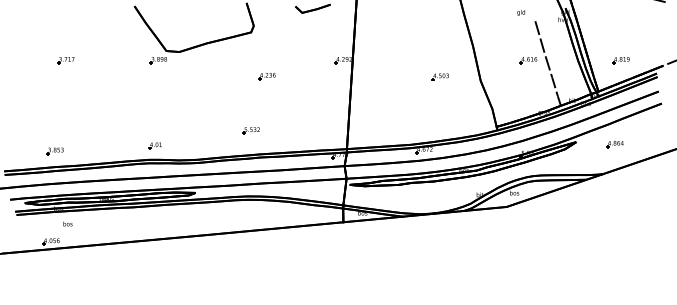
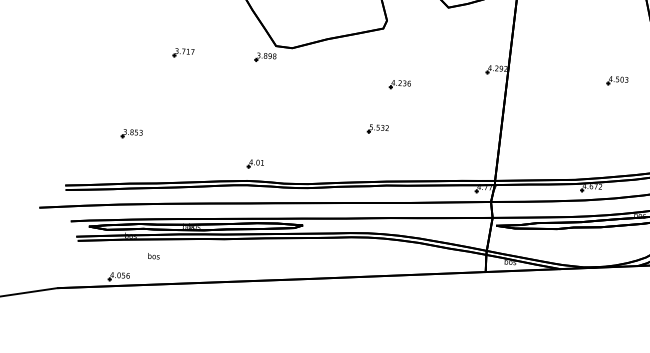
part: (65, 60) -> (183, 52), moved
part: (439, 76) -> (616, 80), moved
part: (250, 130) -> (377, 128), moved
part: (54, 151) -> (131, 134), moved
text: (67, 223) -> (153, 255), moved

